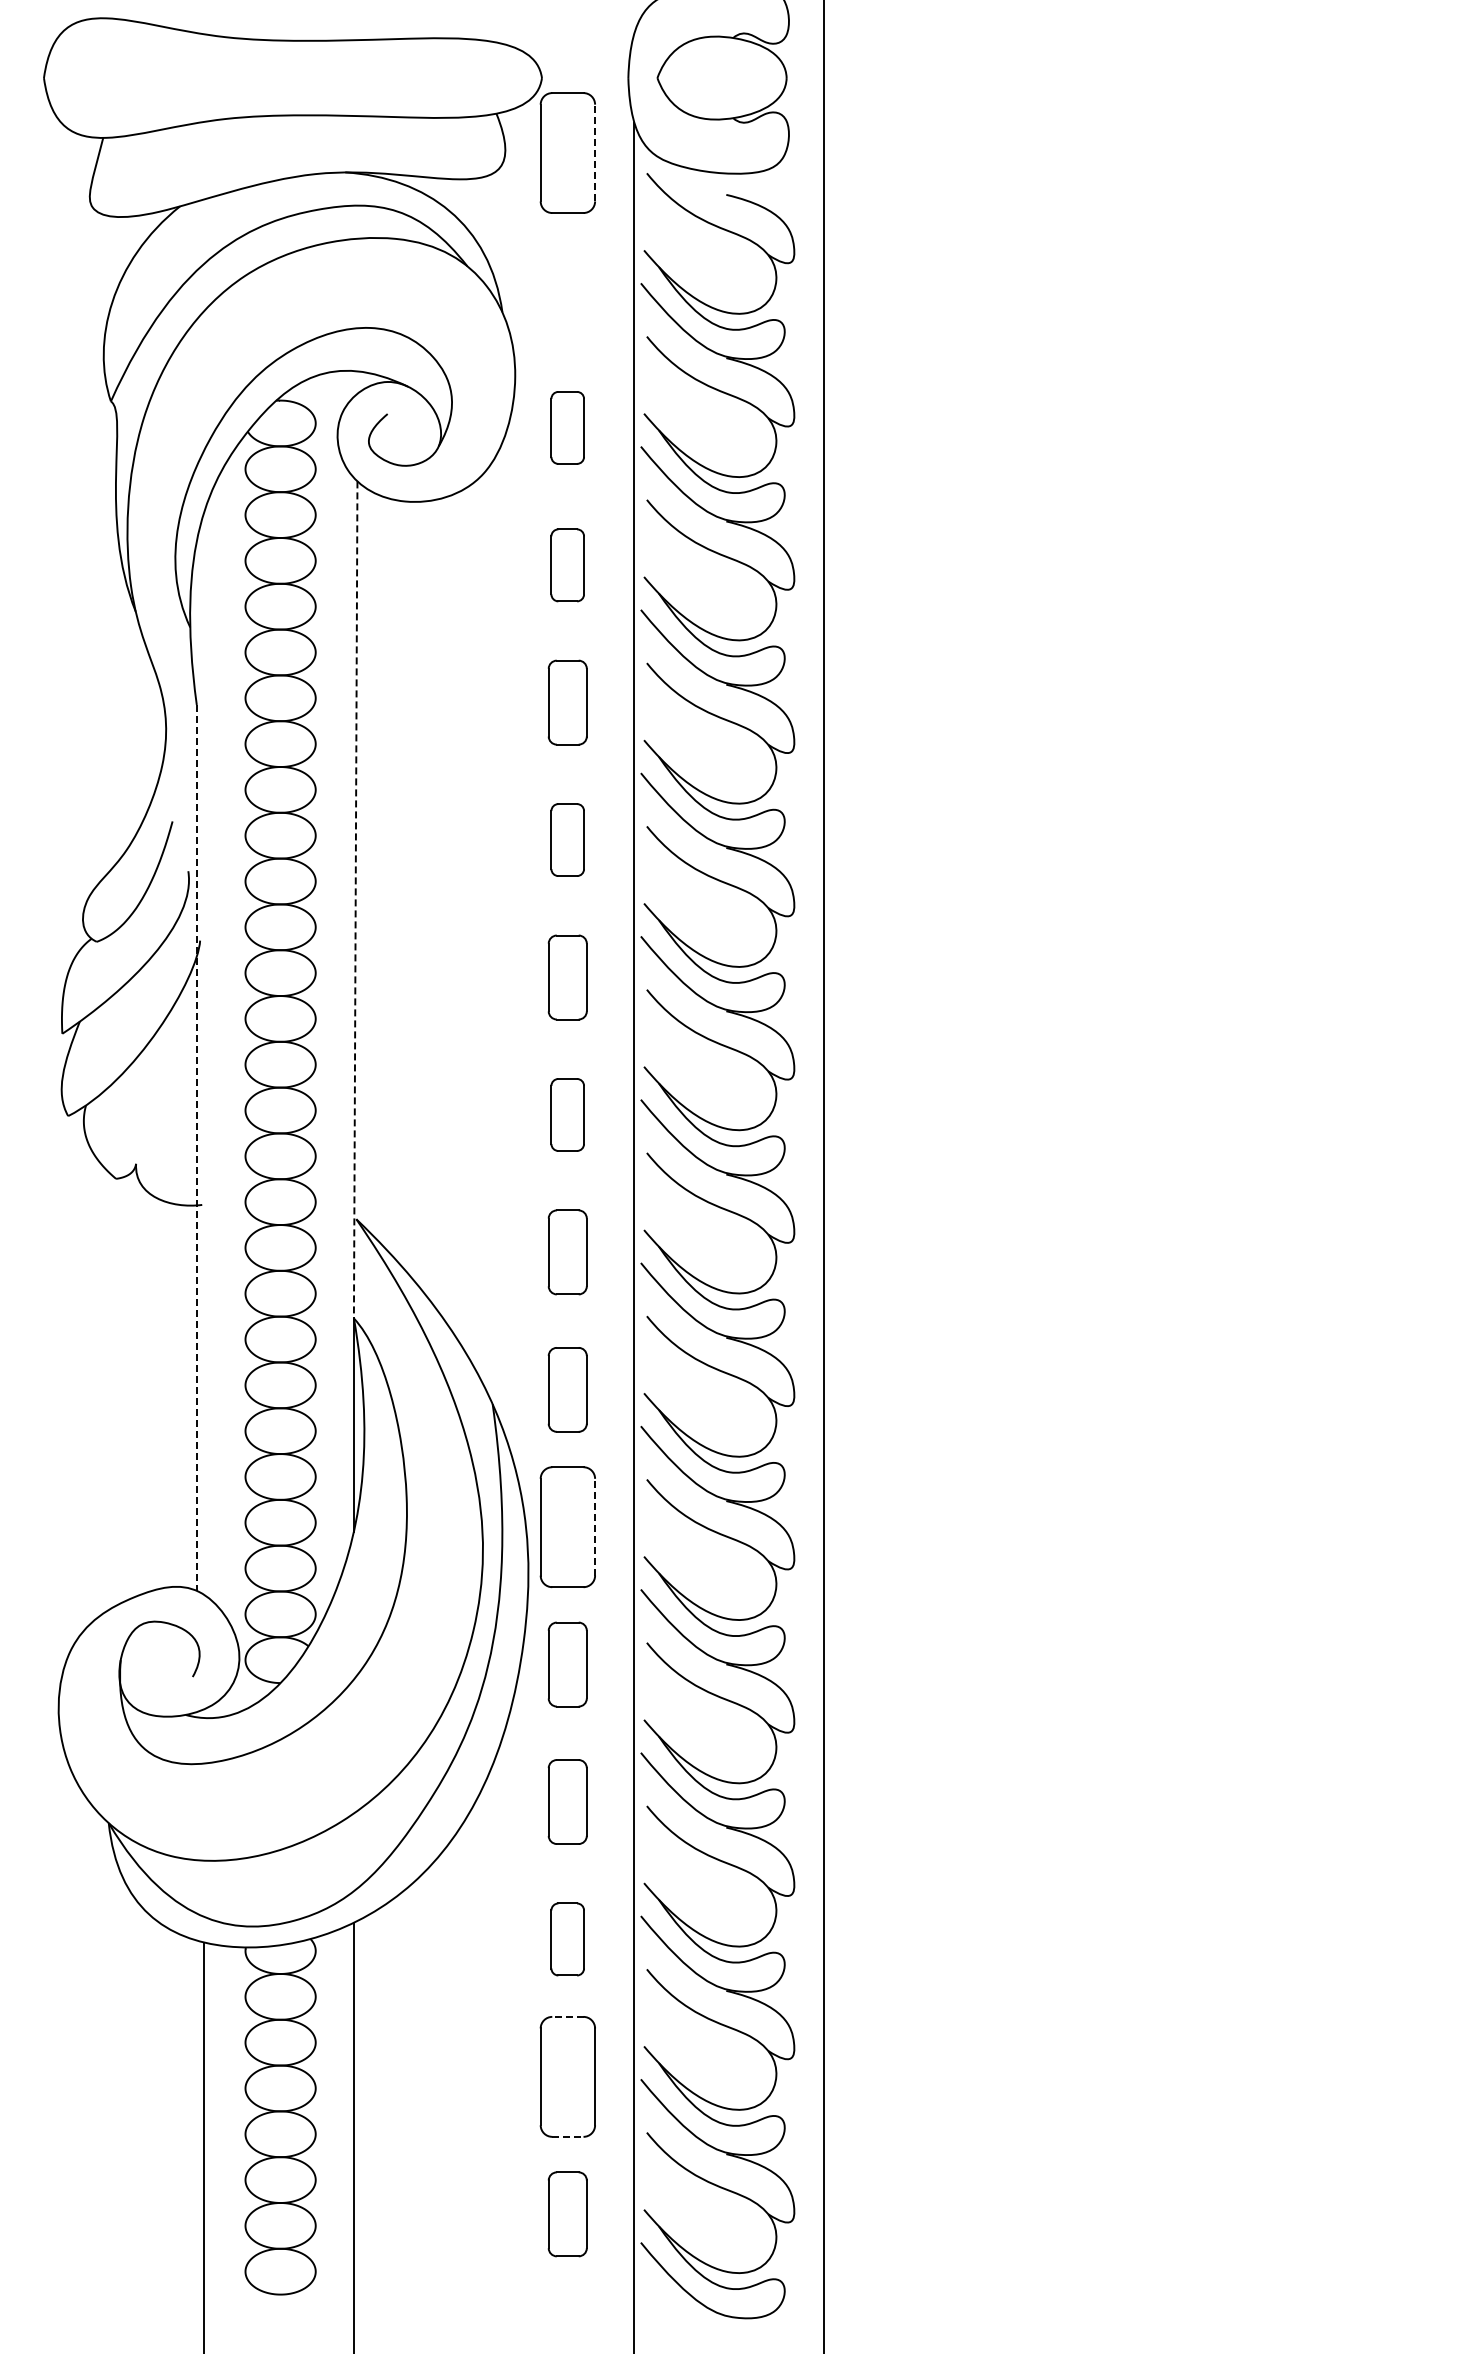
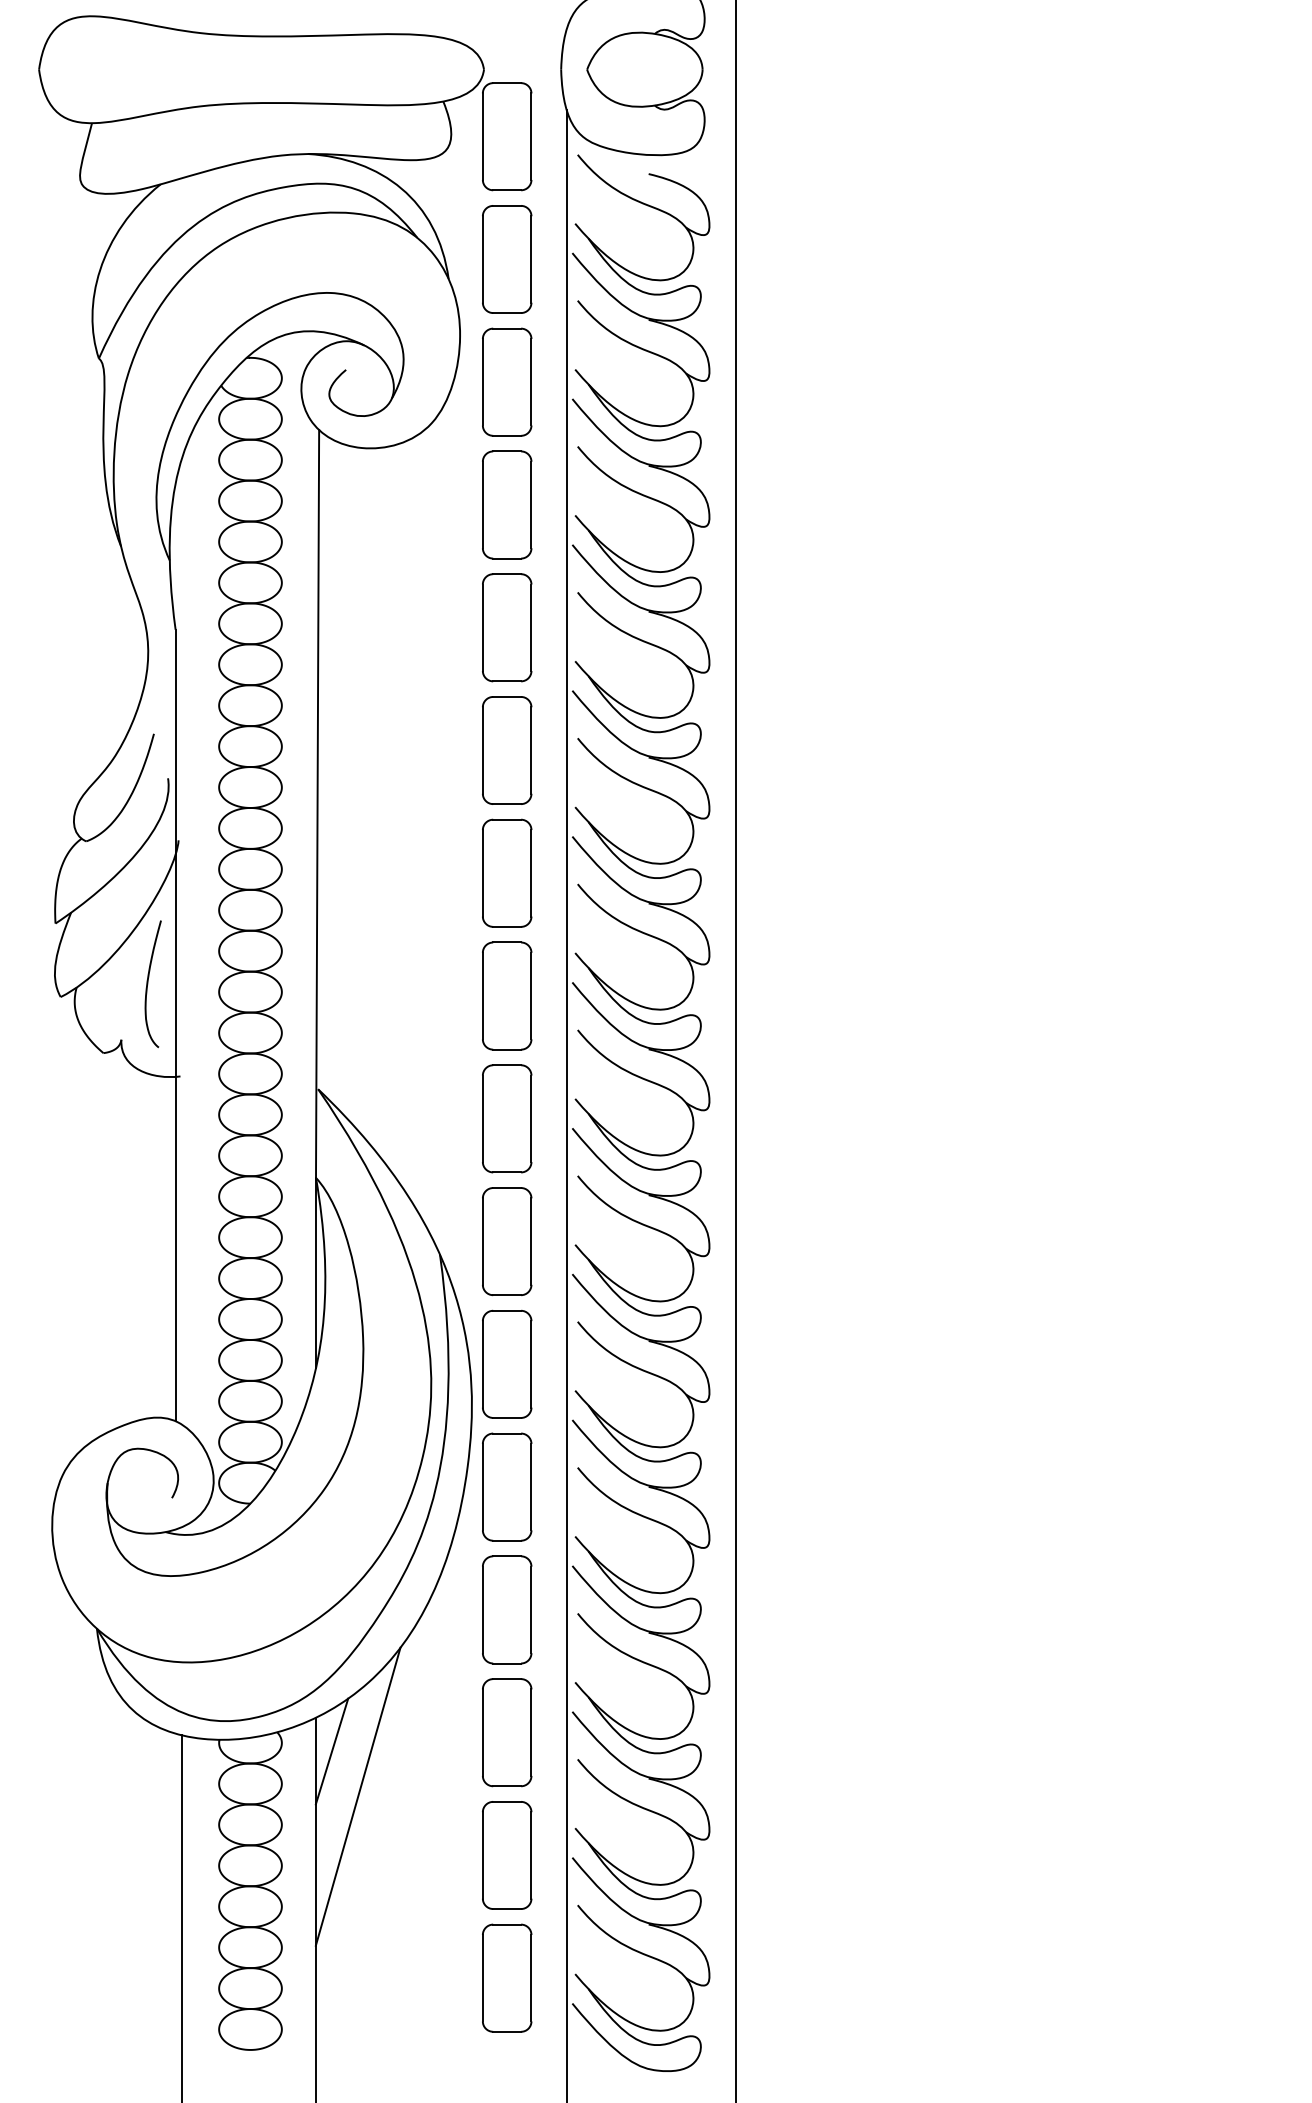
line: (595, 152) -> (531, 136), dashed -> solid
part: (567, 290) -> (506, 259), added
part: (567, 427) -> (506, 381), size x1.67
part: (567, 565) -> (506, 505), size x1.67
part: (567, 702) -> (506, 627), size x1.43
part: (567, 839) -> (506, 749), size x1.67
line: (355, 899) -> (317, 803), dashed -> solid
part: (567, 977) -> (506, 873), size x1.43
curve: (166, 1100) -> (148, 983), added
part: (567, 1114) -> (506, 995), size x1.67
line: (196, 1147) -> (175, 1025), dashed -> solid
part: (567, 1252) -> (506, 1118), size x1.43
part: (567, 1389) -> (506, 1241), size x1.43
line: (595, 1526) -> (531, 1363), dashed -> solid
part: (567, 1664) -> (506, 1487), size x1.43
part: (567, 1801) -> (506, 1609), size x1.43
part: (567, 1939) -> (506, 1732), size x1.67
line: (371, 1960) -> (331, 1751), added
line: (400, 2010) -> (357, 1796), added
line: (567, 2016) -> (506, 1801), dashed -> solid
line: (567, 2136) -> (506, 1908), dashed -> solid
part: (567, 2214) -> (506, 1978), size x1.43

